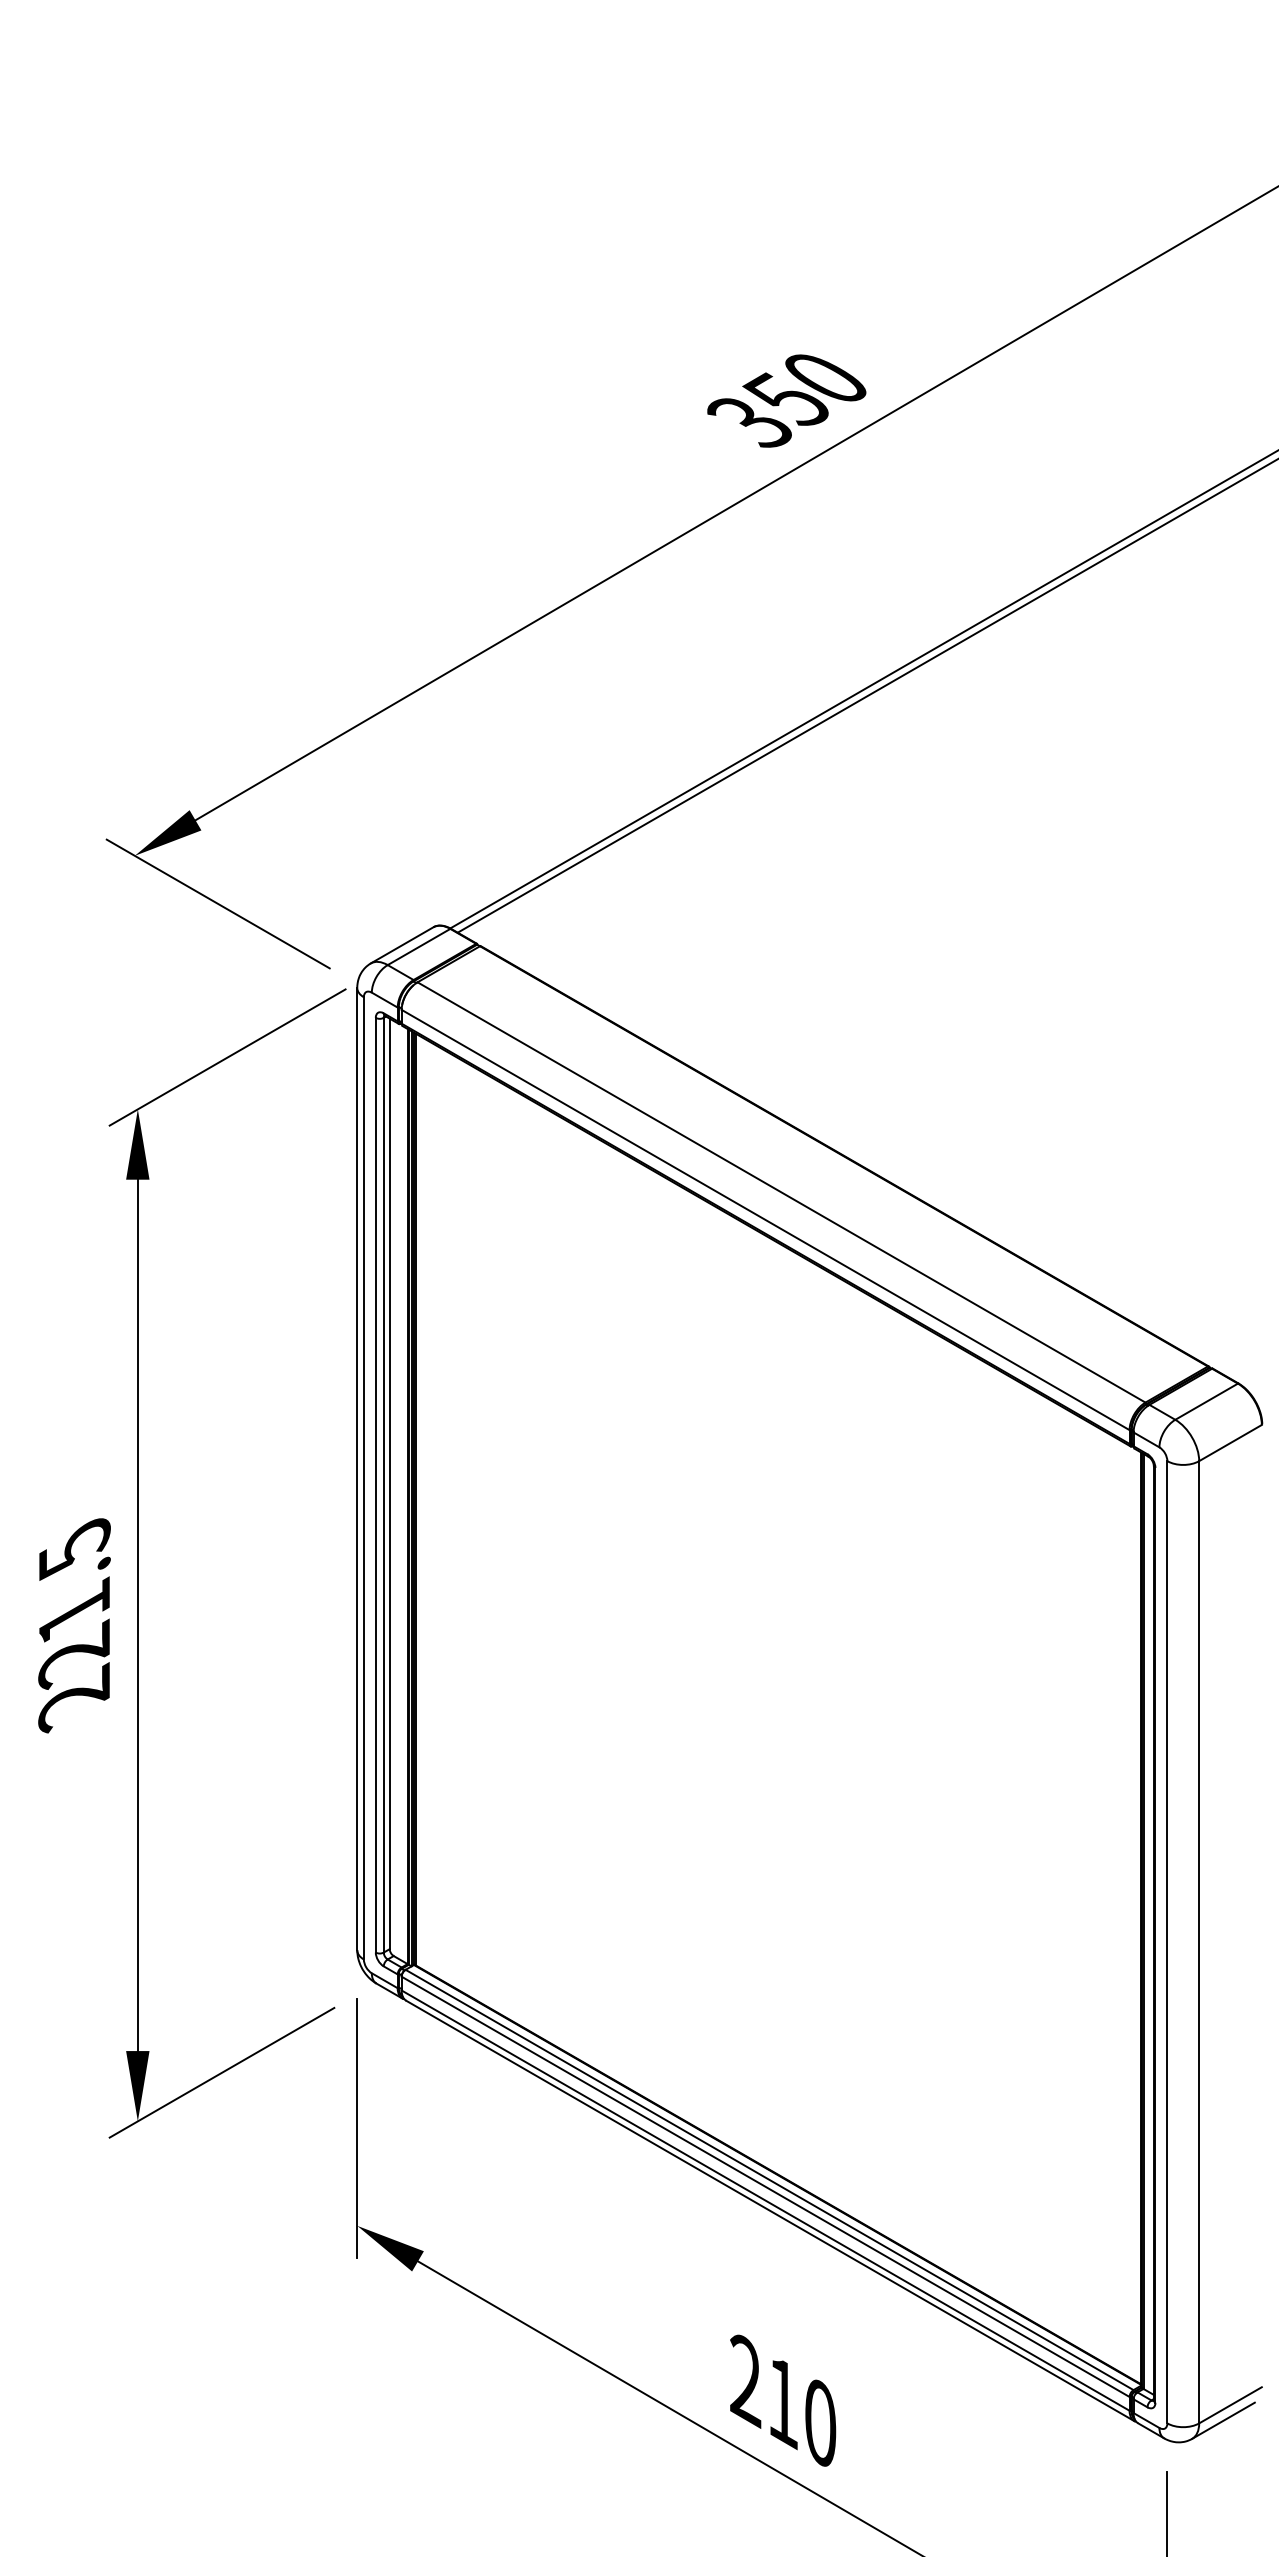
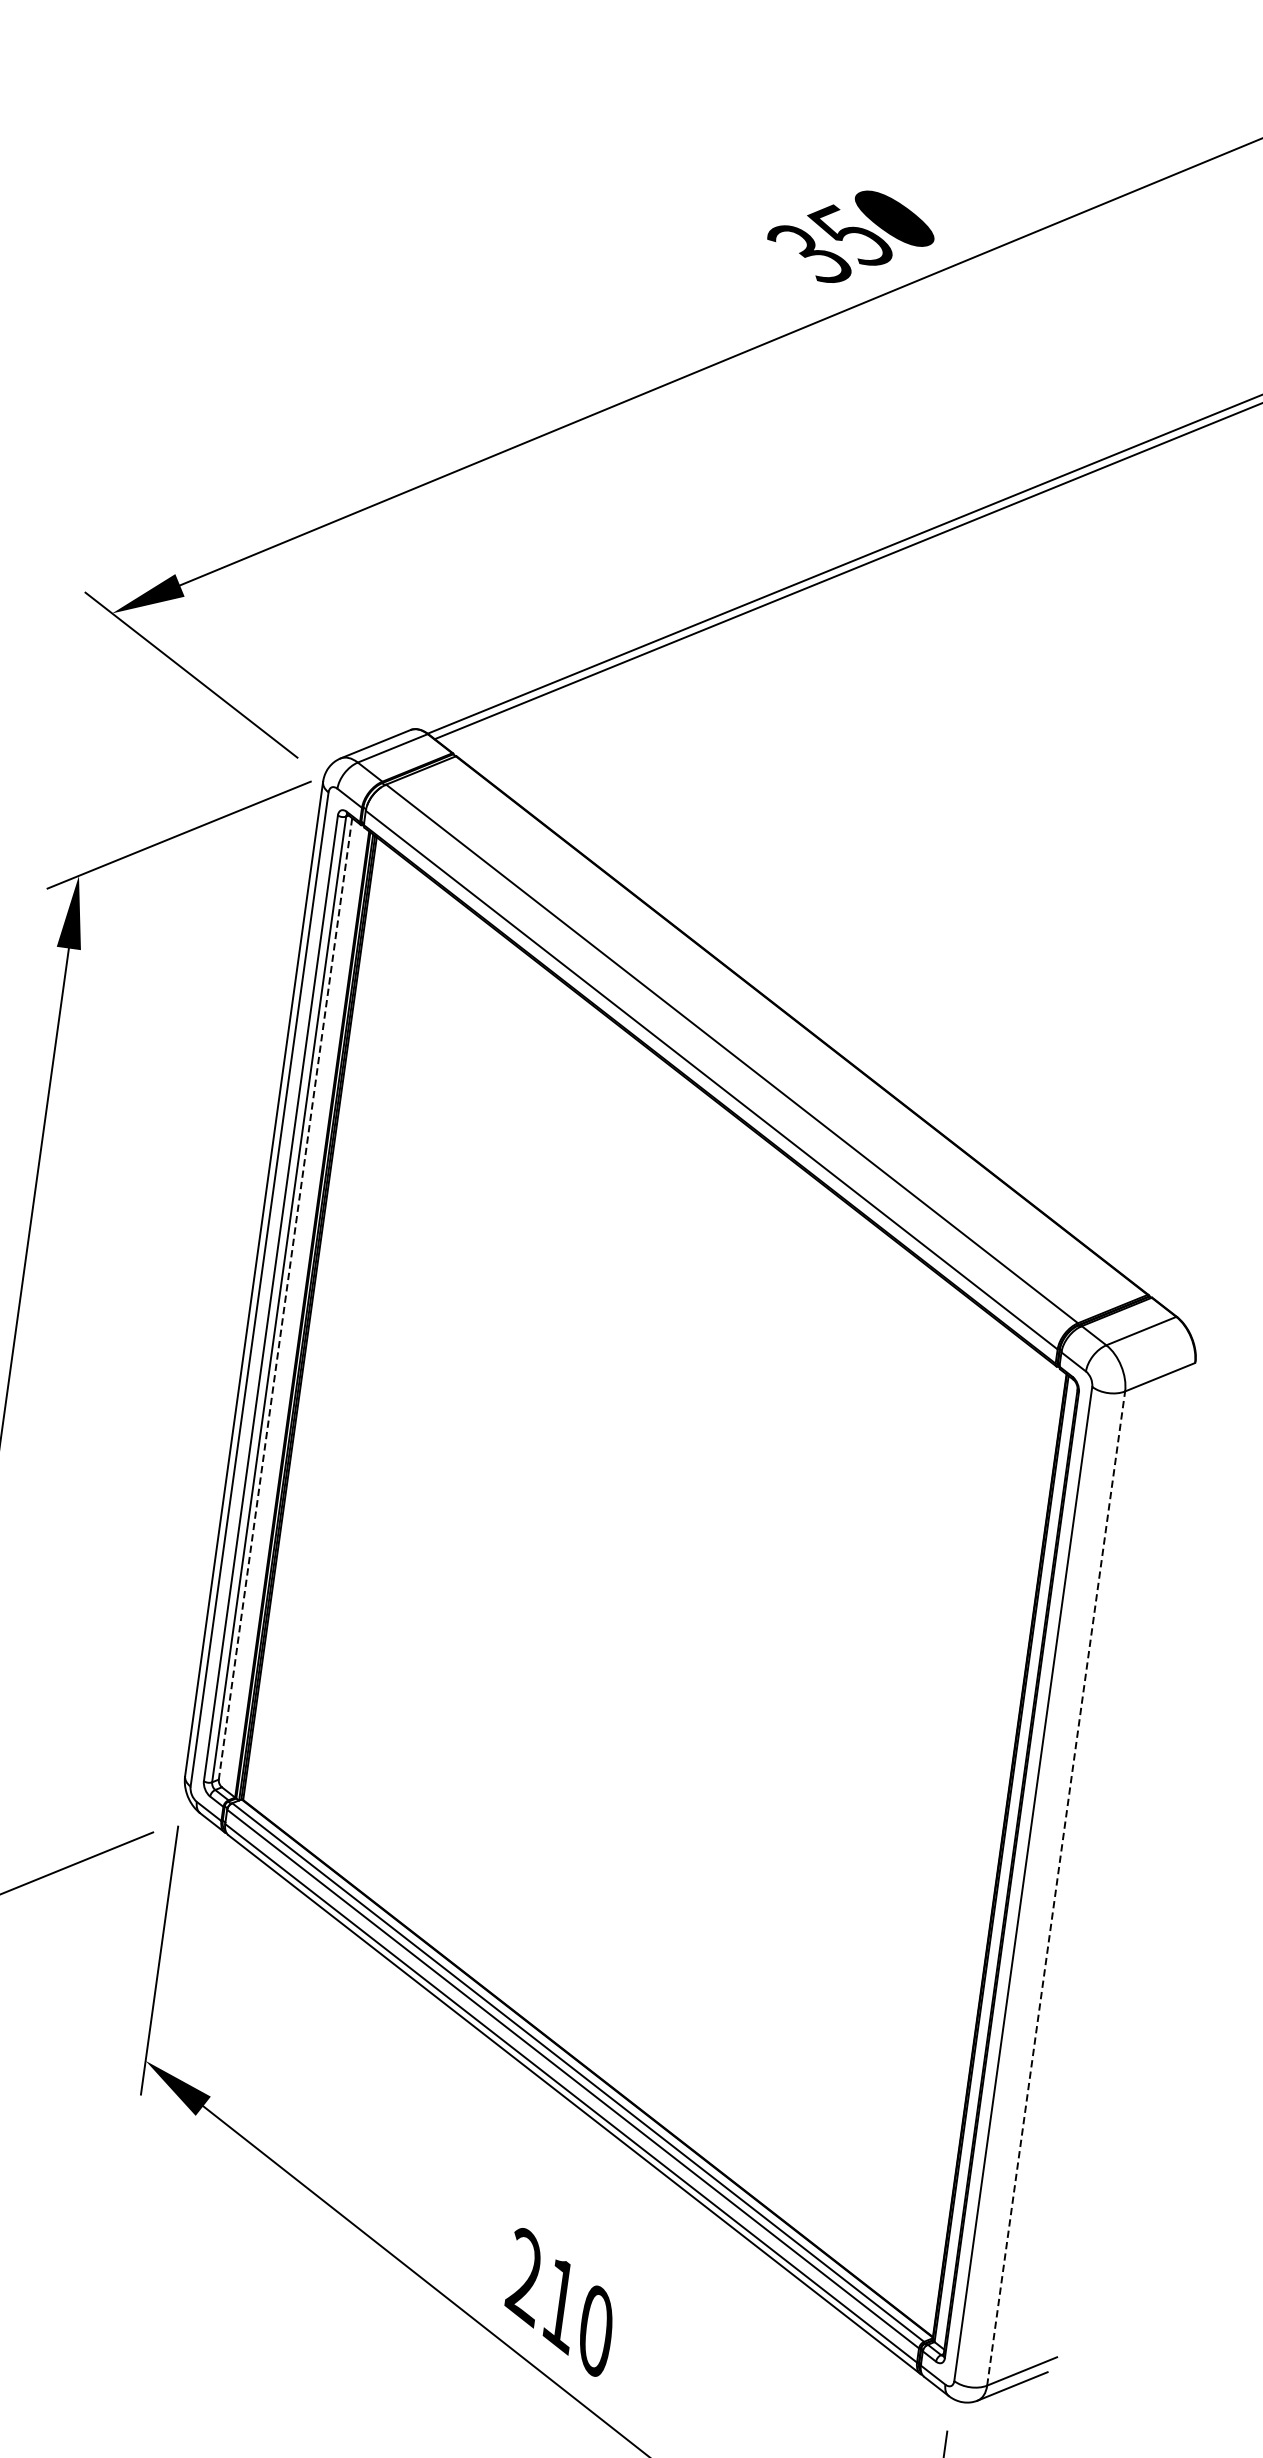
line: (389, 1484) -> (285, 1299), solid -> dashed
line: (1199, 1941) -> (1056, 1887), solid -> dashed

